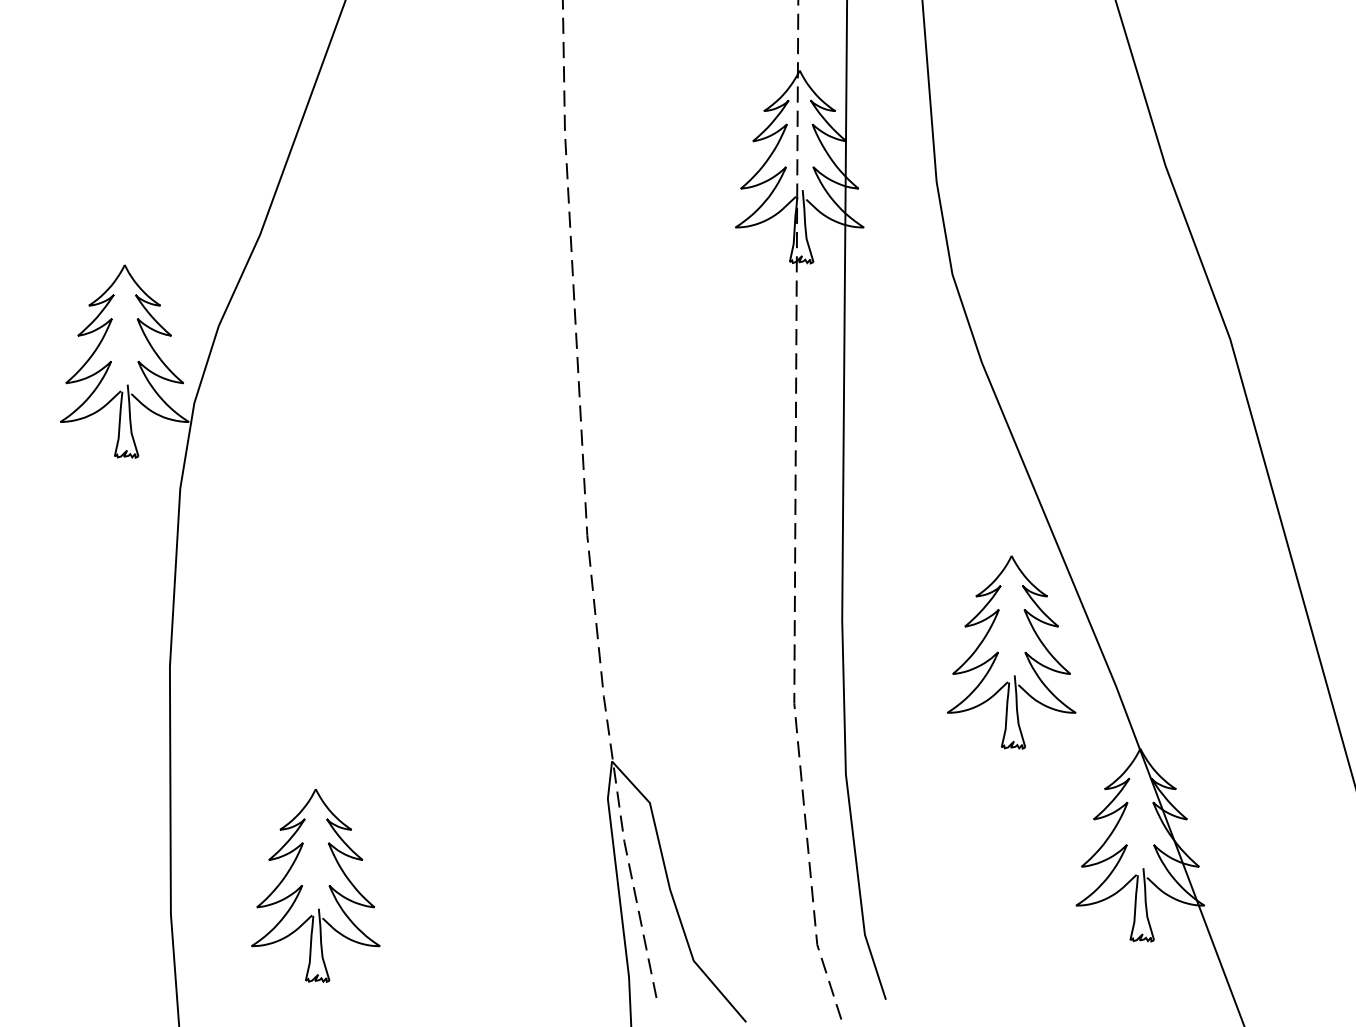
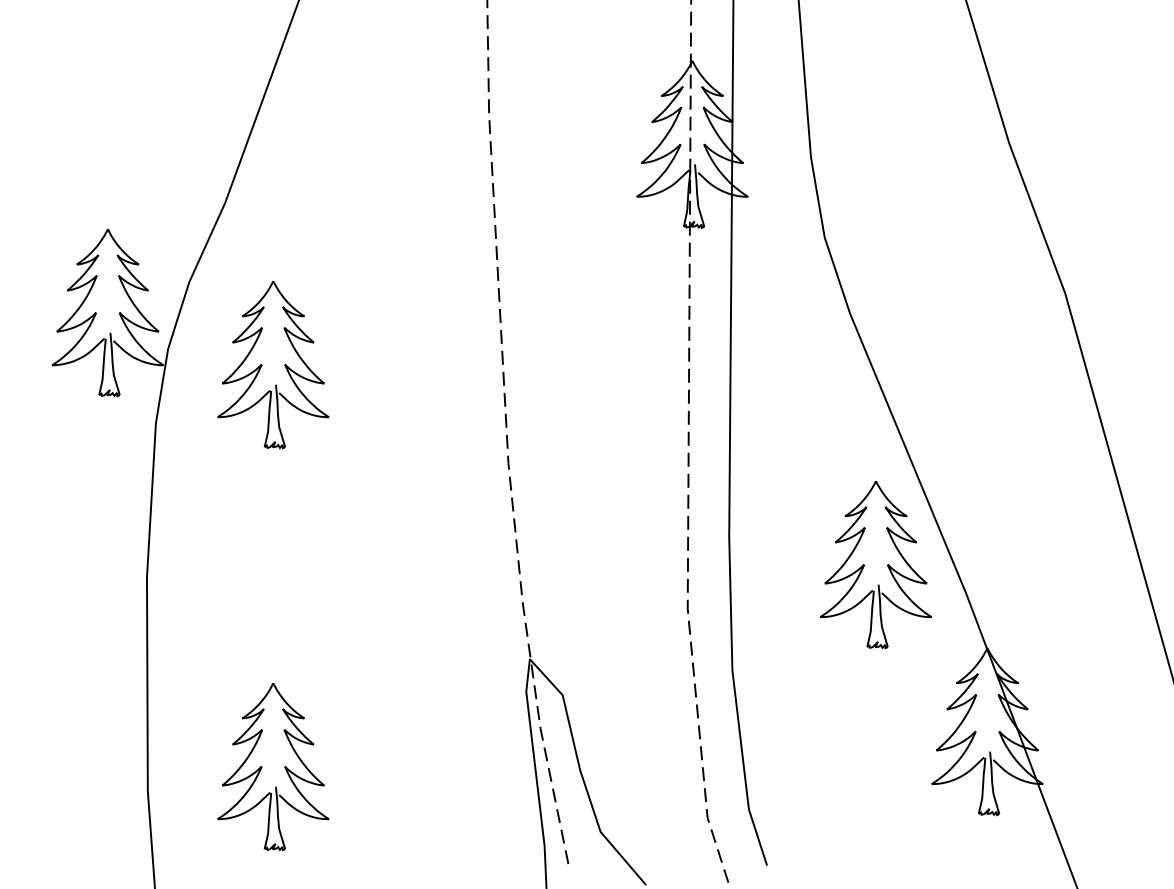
part: (316, 422) -> (273, 365), added

